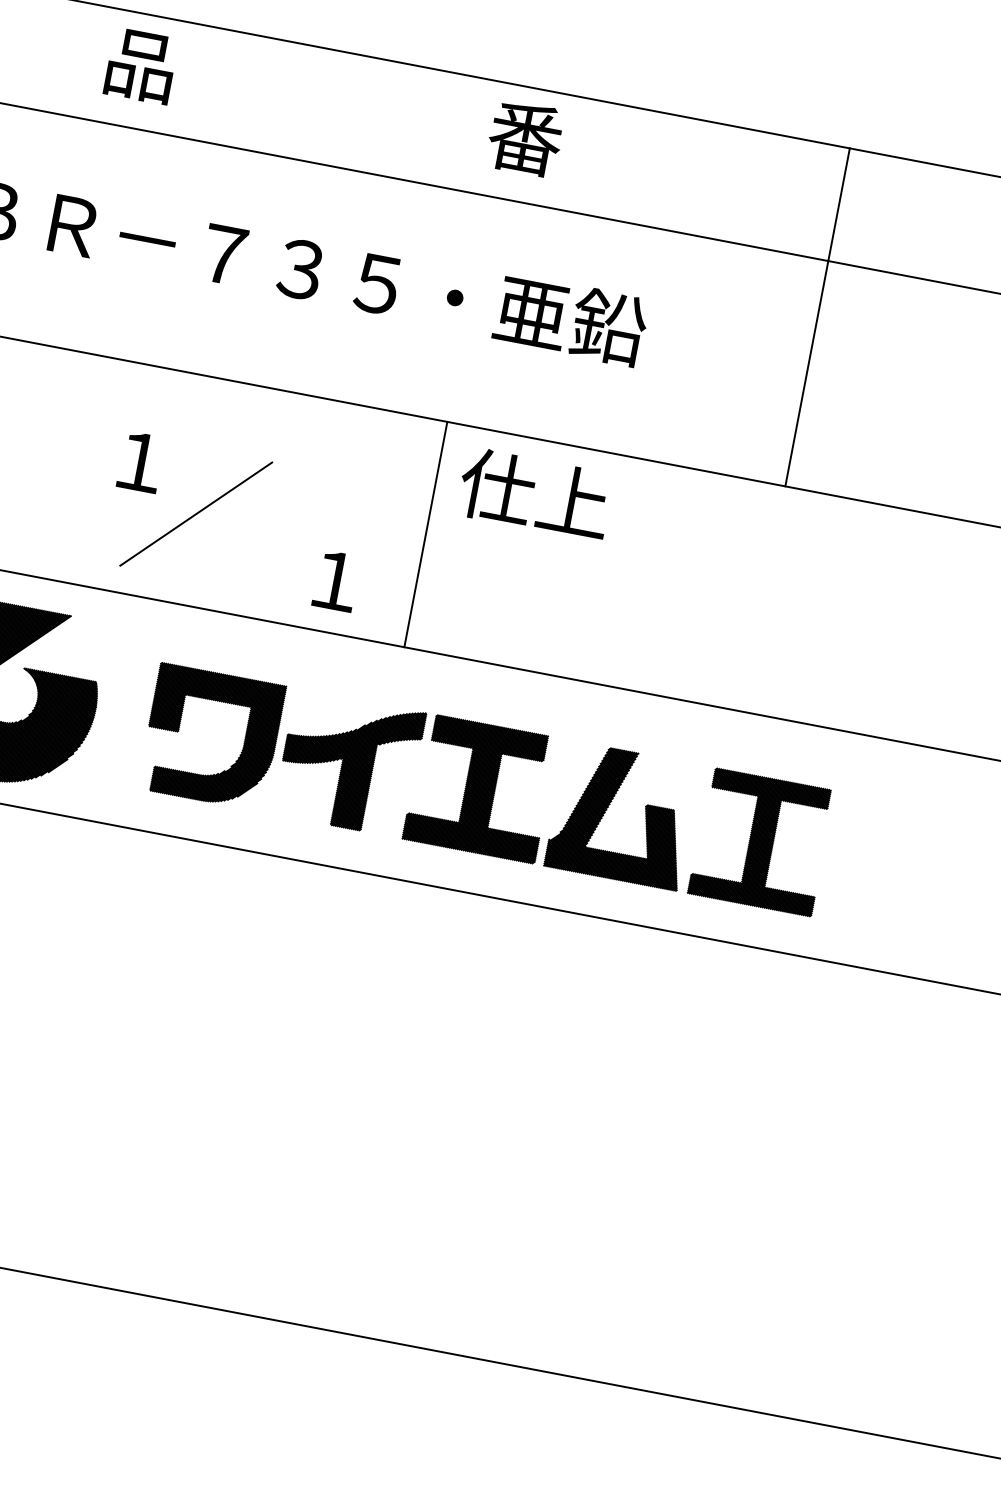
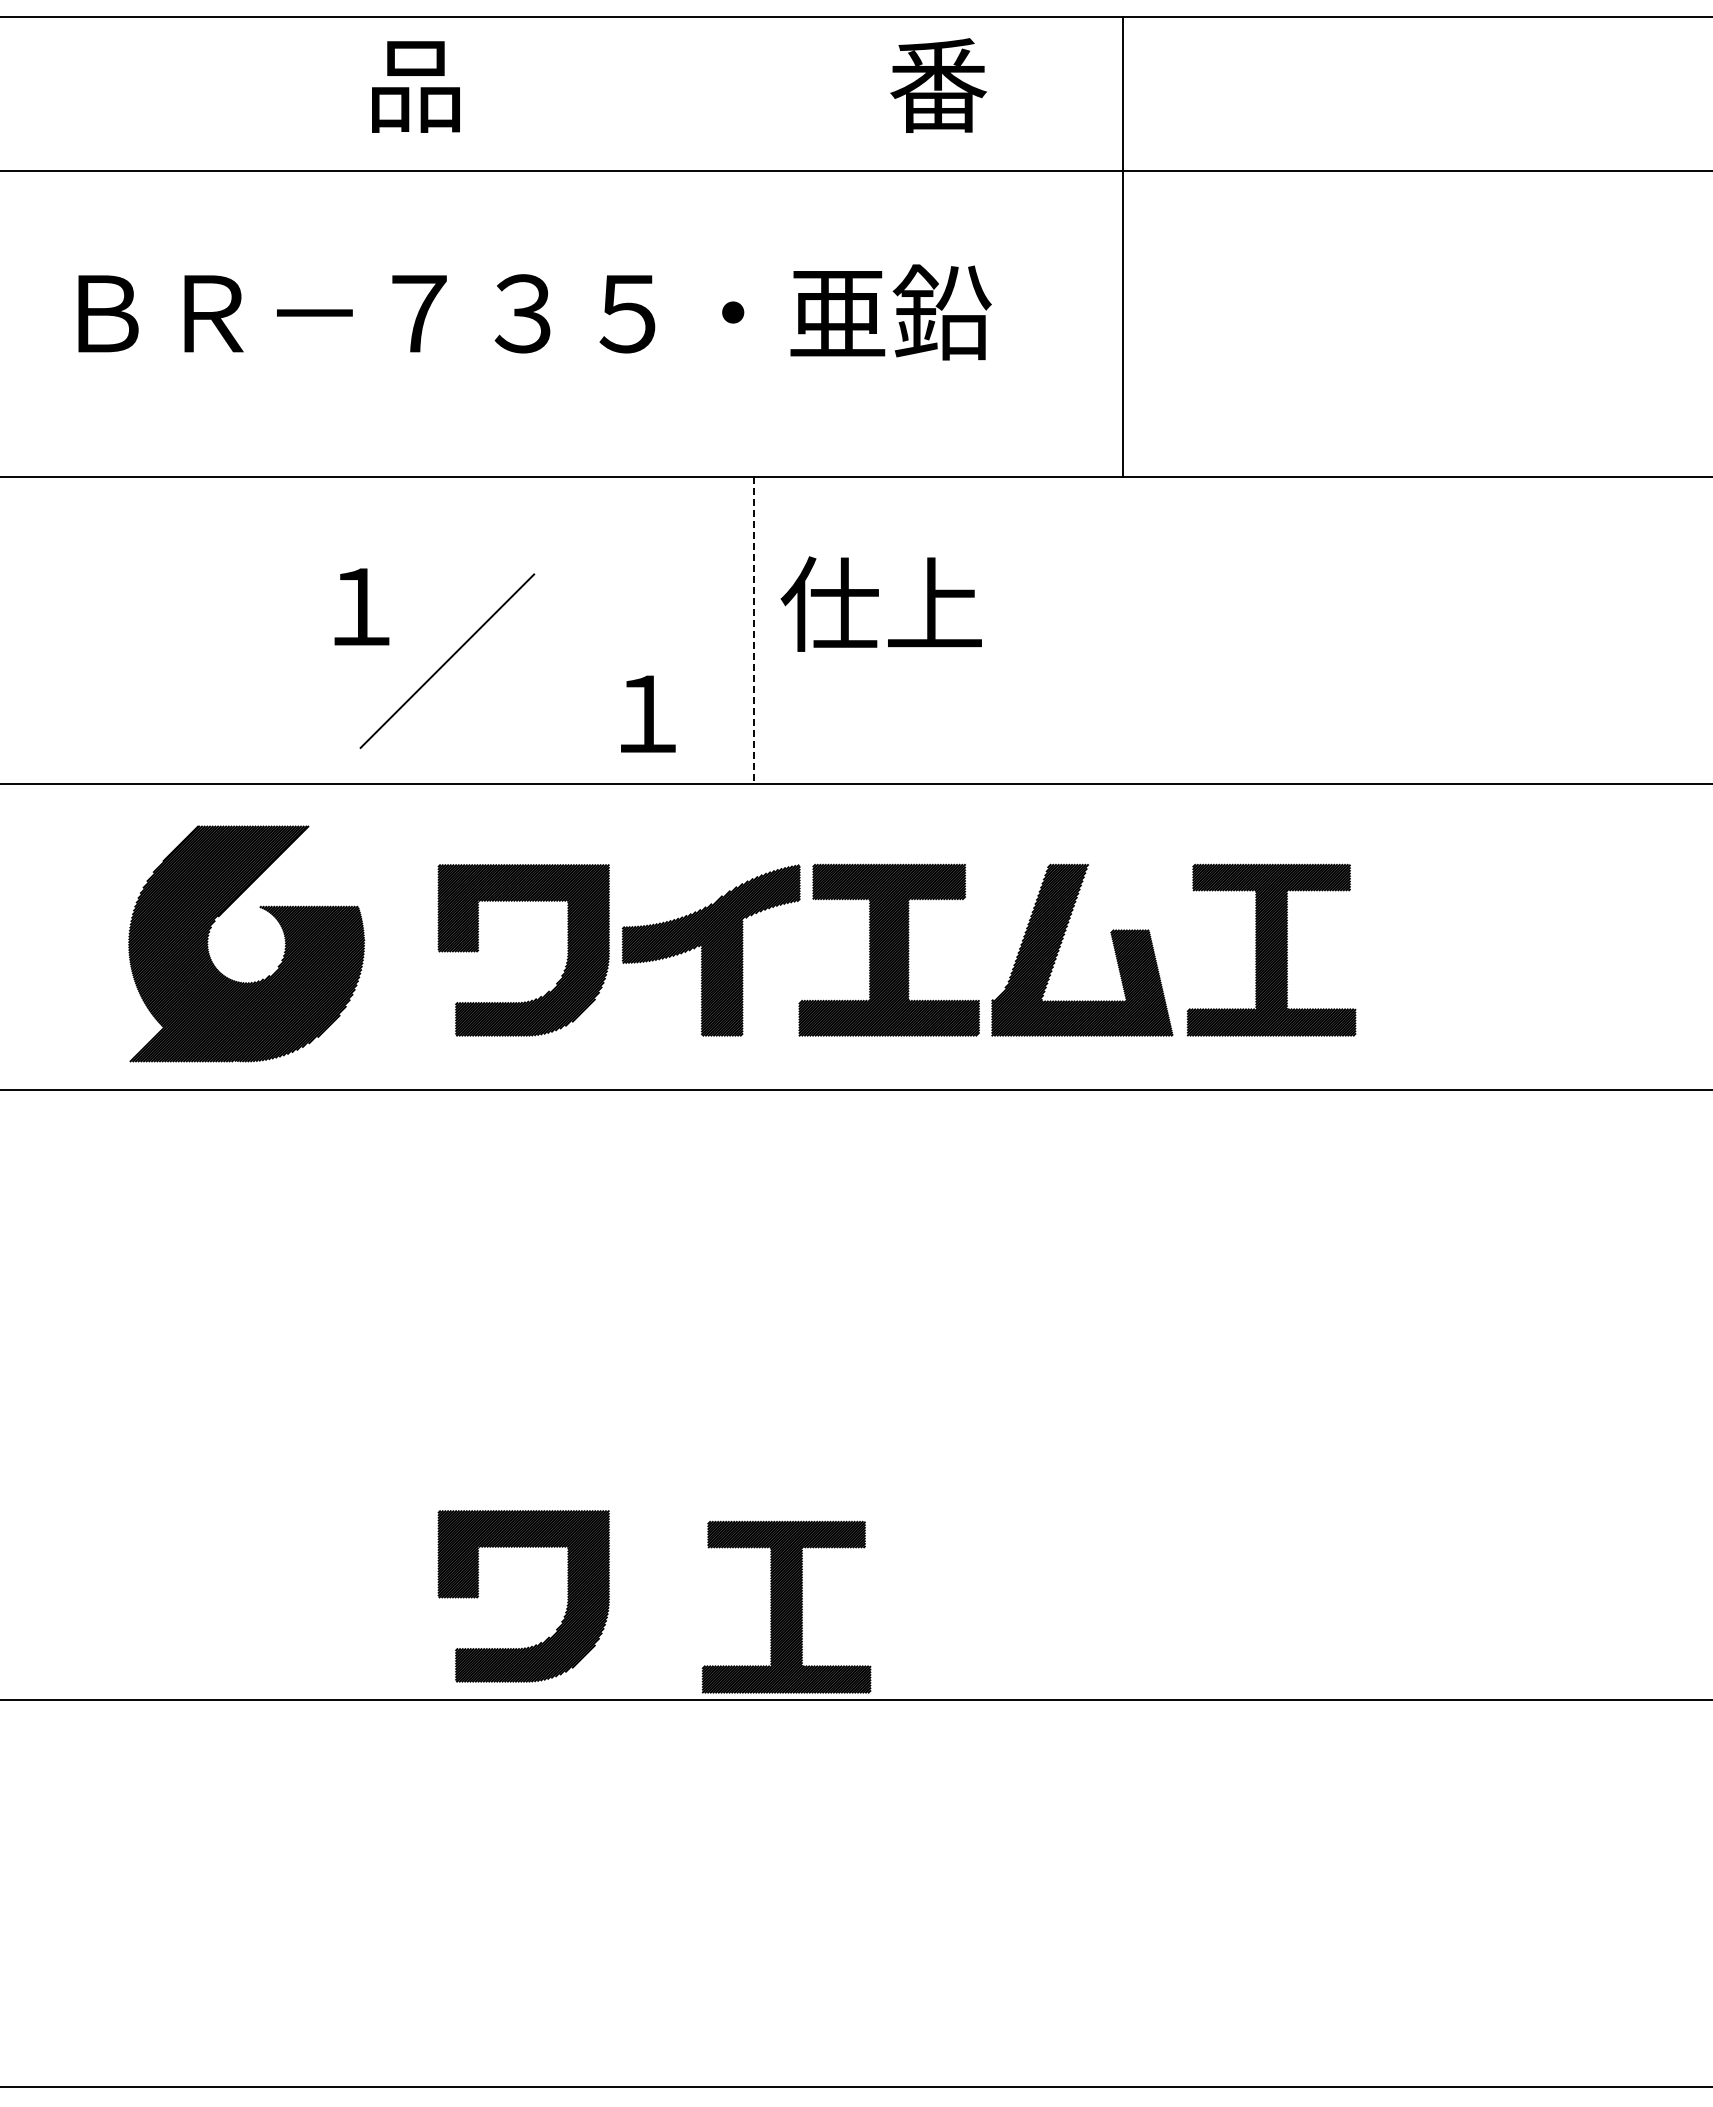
text: (335, 102) -> (679, 85), moved
line: (817, 317) -> (1122, 247), moved
text: (534, 493) -> (880, 603), moved
line: (426, 535) -> (754, 631), solid -> dashed
part: (151, 1224) -> (566, 1605), added
part: (312, 1256) -> (786, 1606), added

